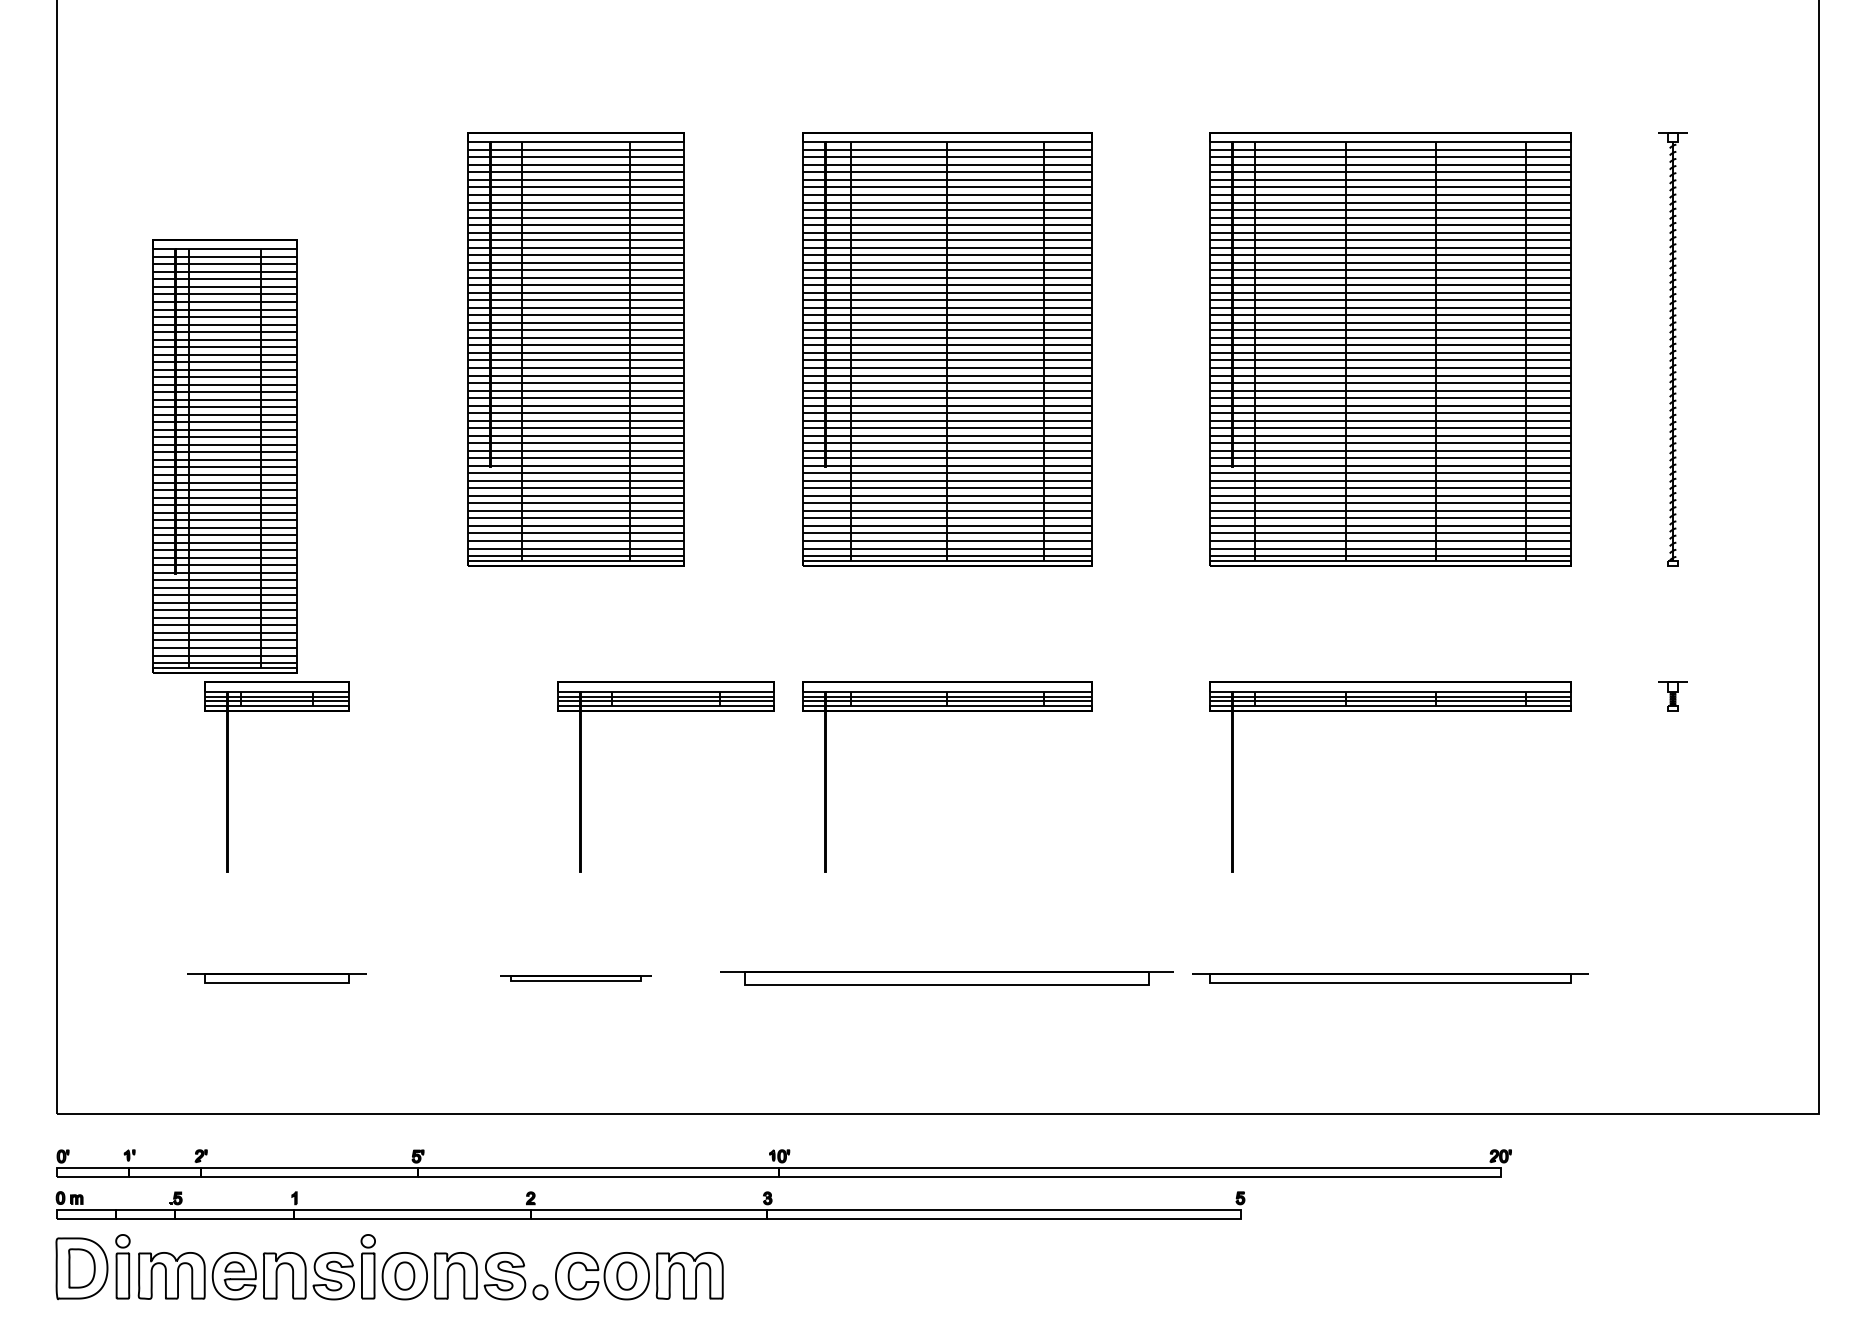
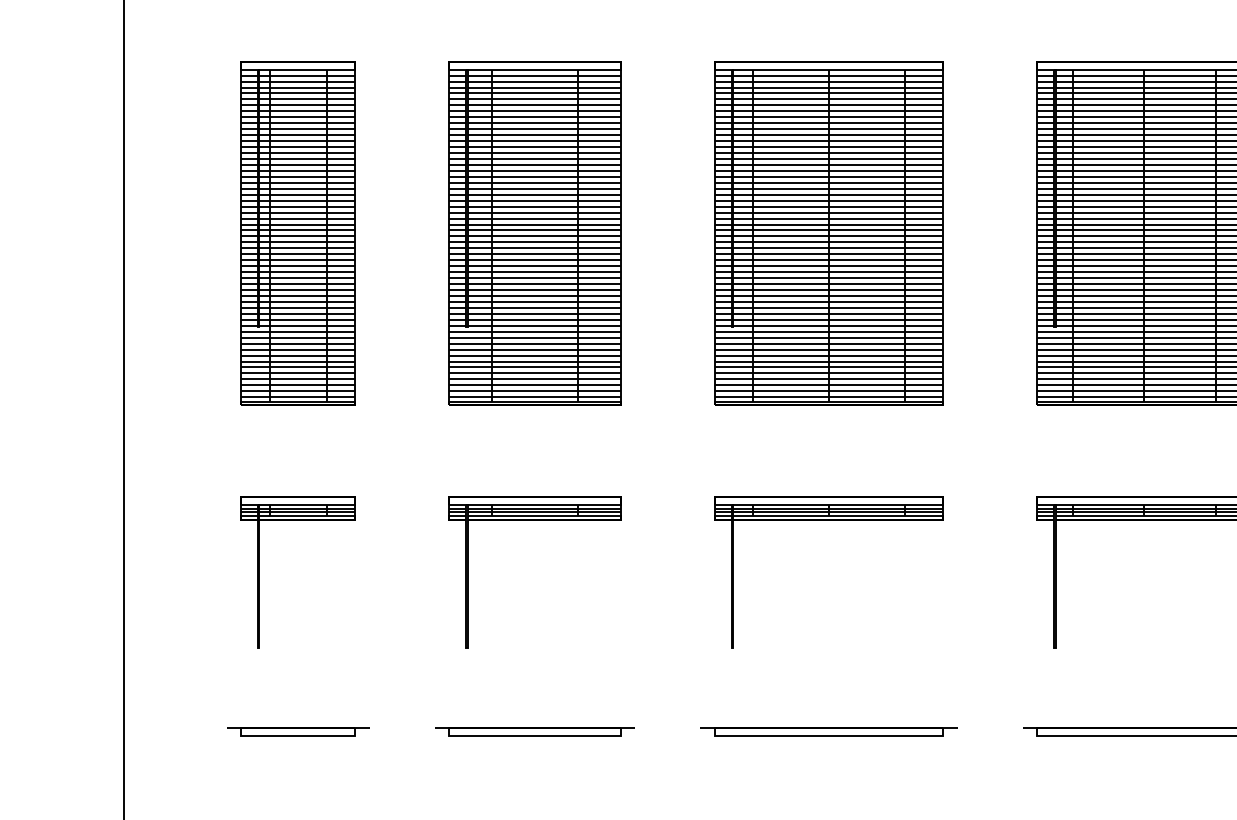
part: (224, 456) -> (297, 233), moved
part: (665, 711) -> (534, 520), moved
part: (575, 978) -> (534, 731), size x1.67
part: (947, 978) -> (829, 731), size x0.71

